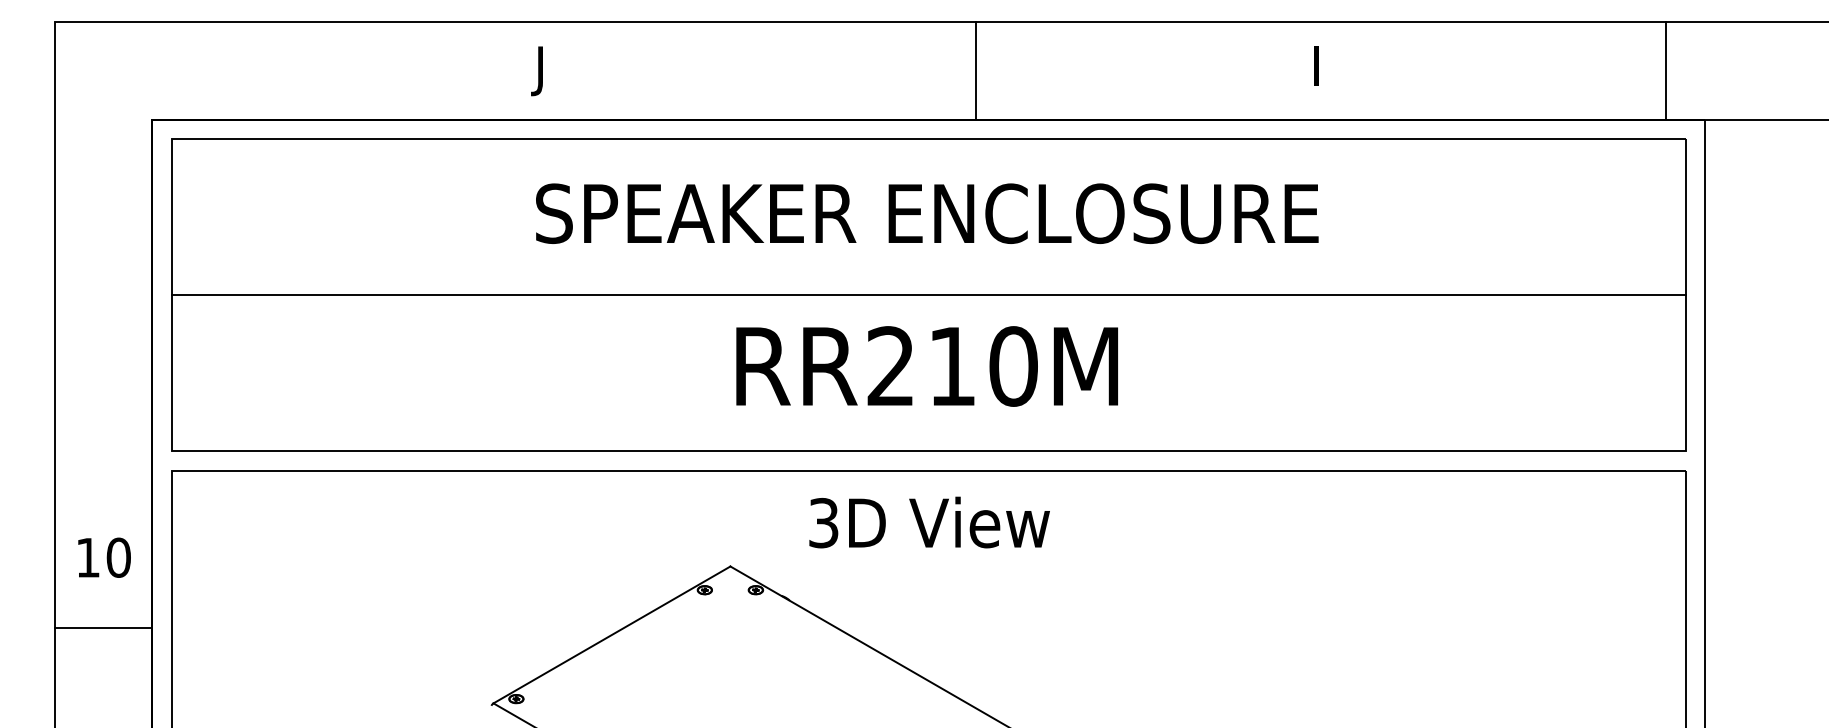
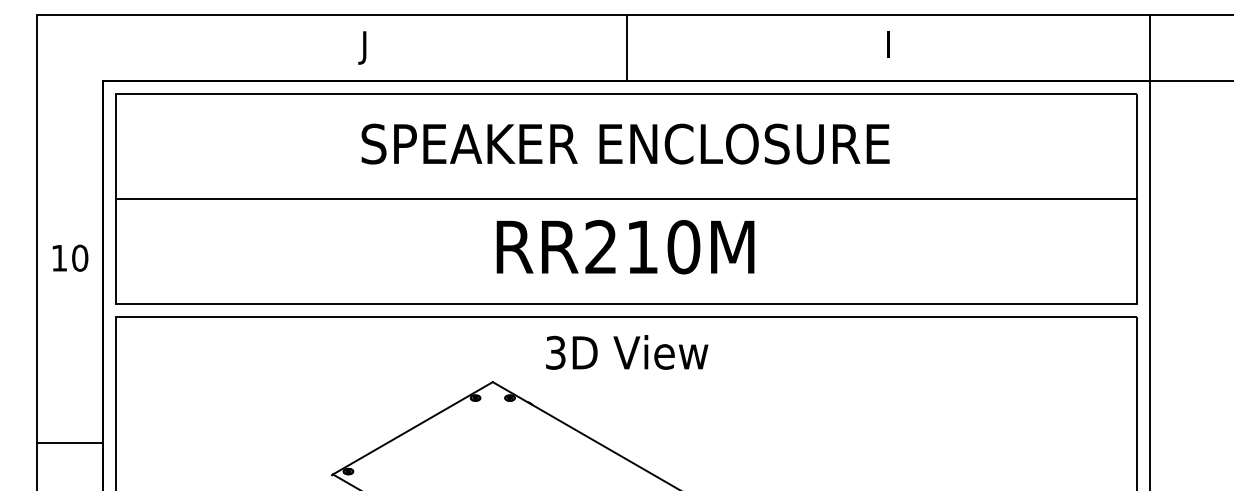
line: (976, 70) -> (626, 47), moved
line: (1666, 70) -> (1150, 47), moved
text: (104, 556) -> (70, 257), moved
line: (102, 627) -> (69, 442), moved

